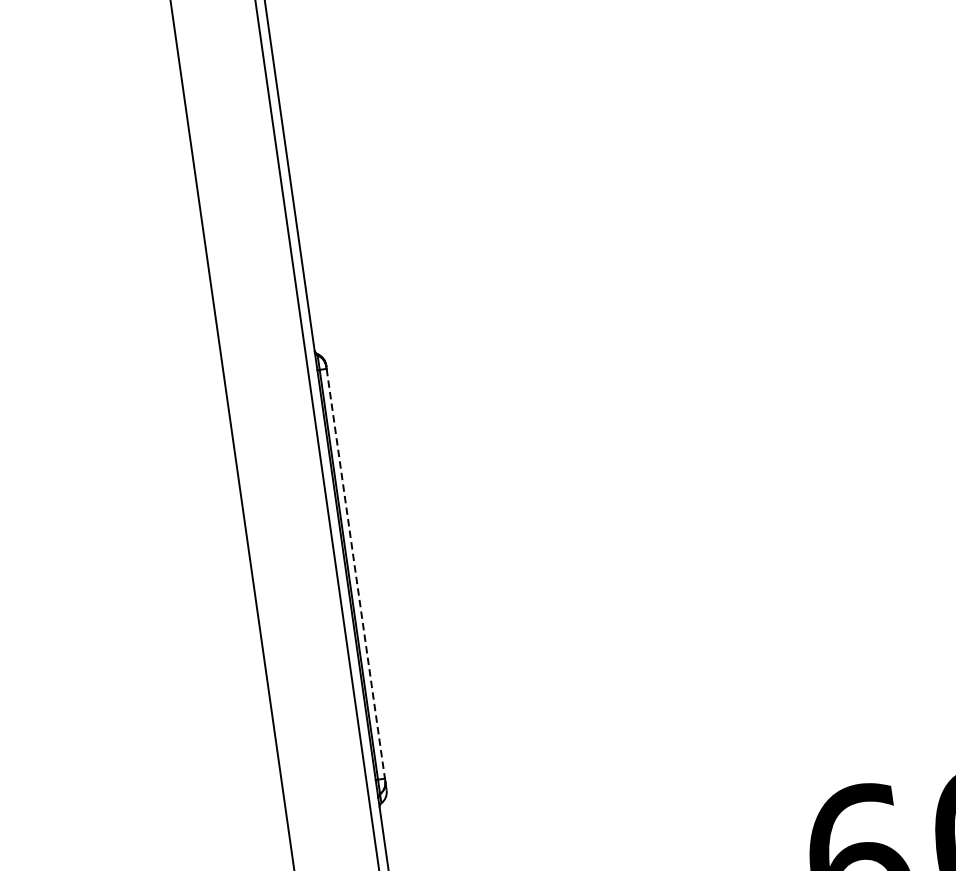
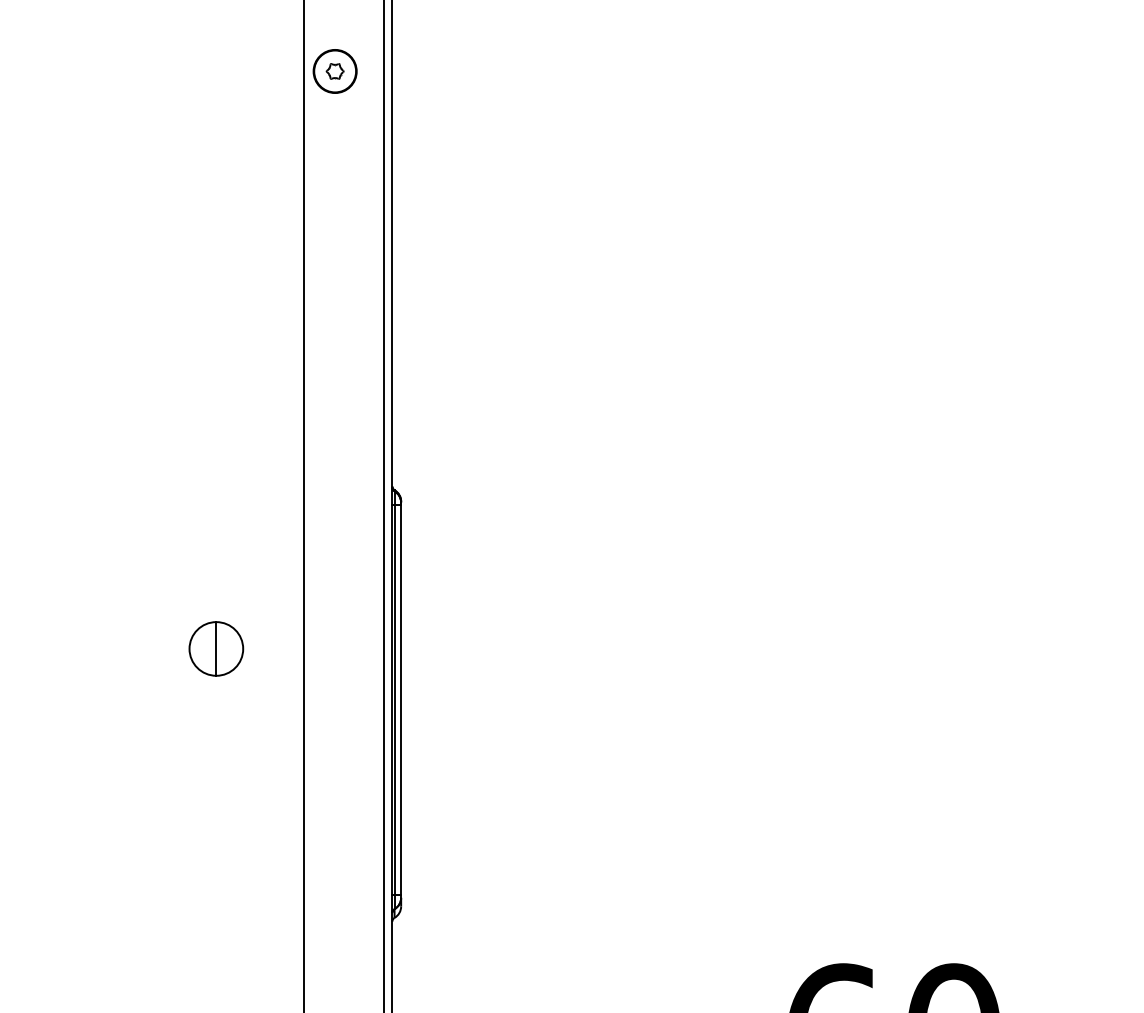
part: (154, 547) -> (216, 648), added
line: (356, 573) -> (401, 700), dashed -> solid

